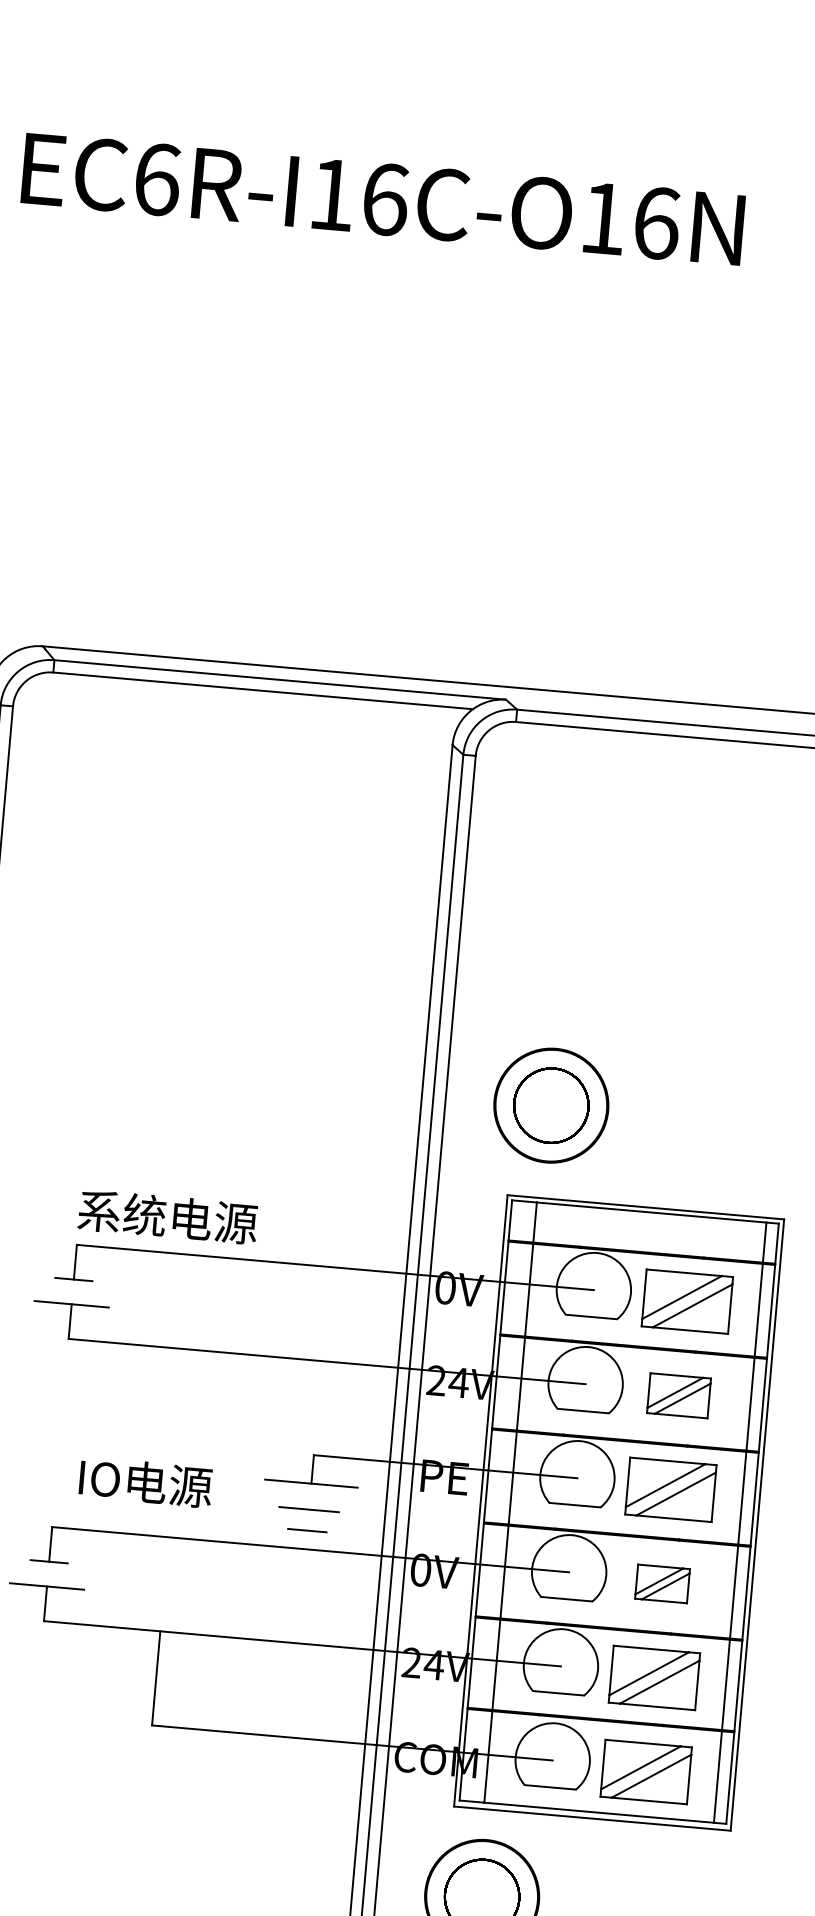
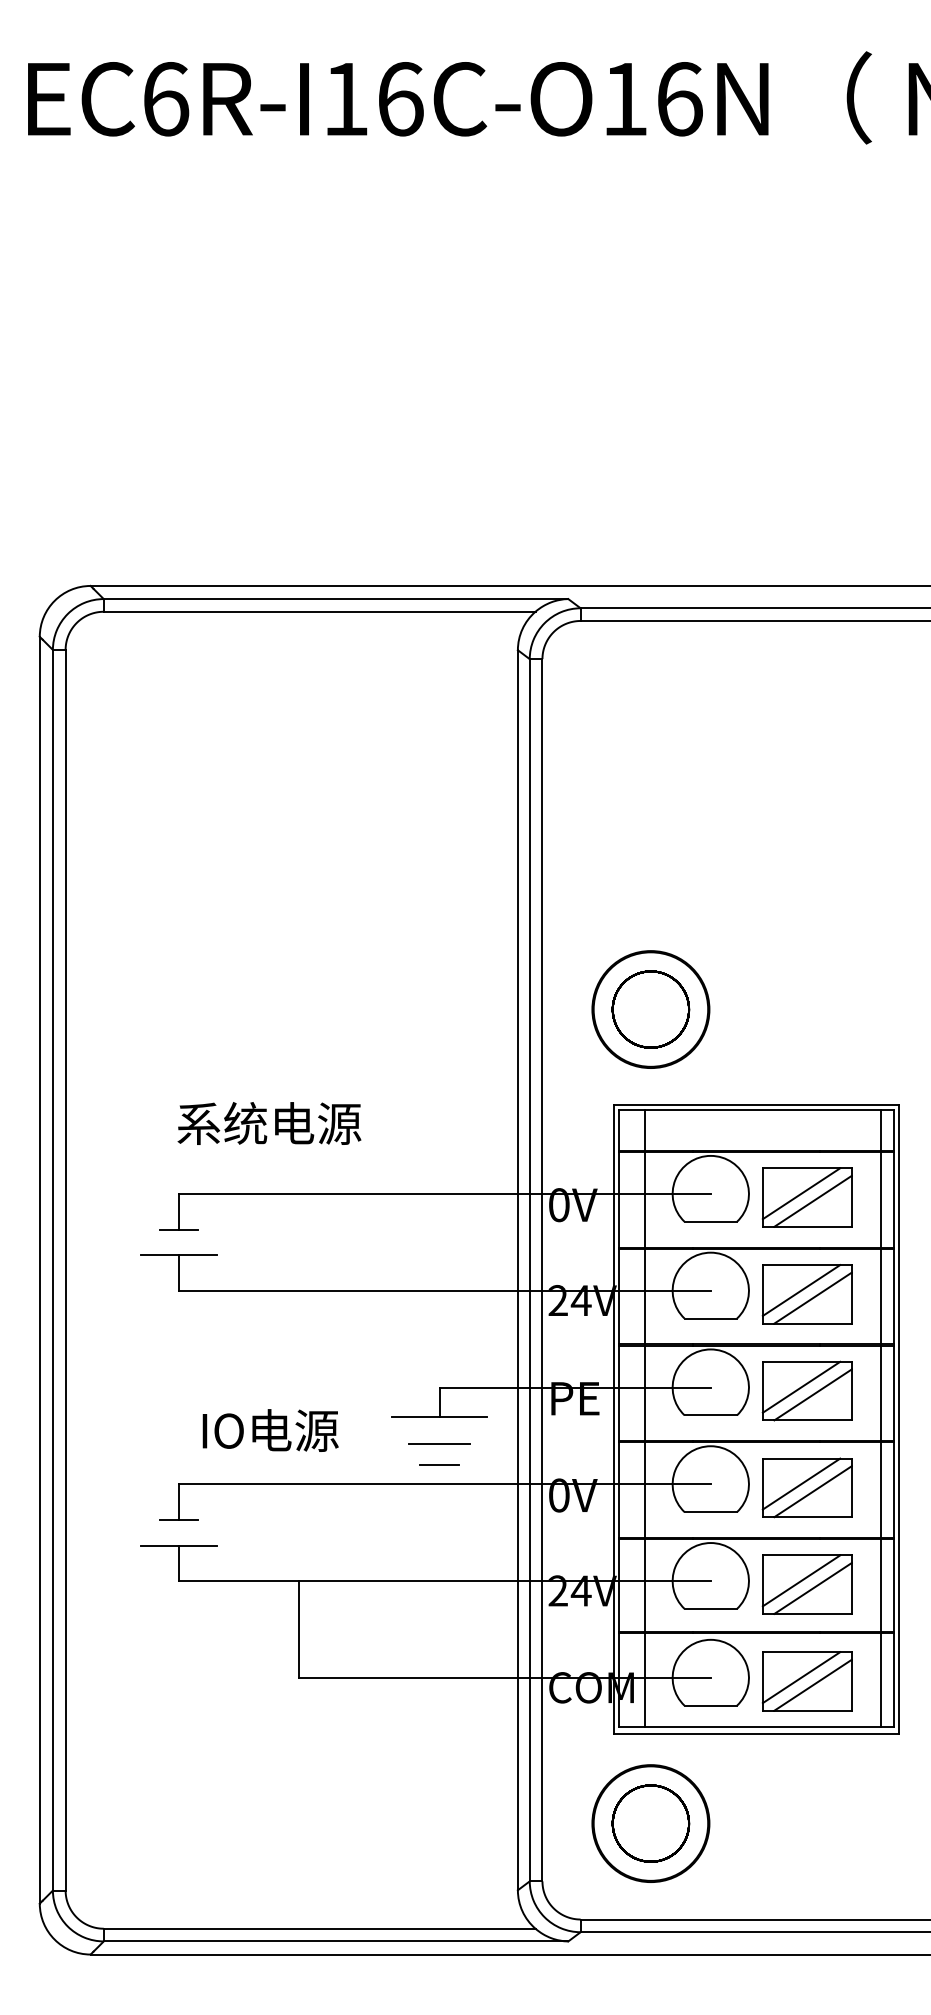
text: (168, 1217) -> (269, 1123), moved
part: (678, 1395) -> (806, 1294), size x1.43
part: (661, 1583) -> (806, 1487), size x1.67

